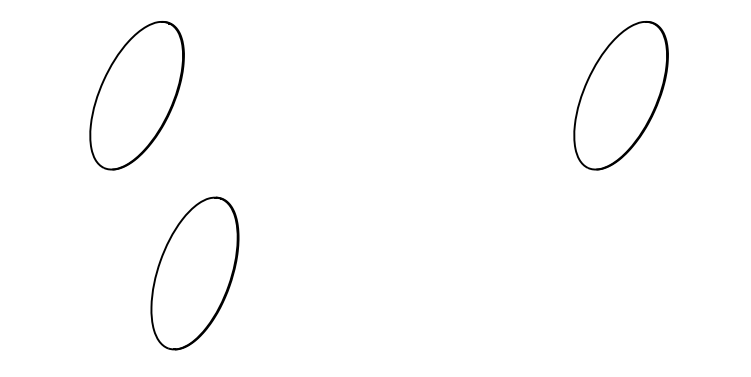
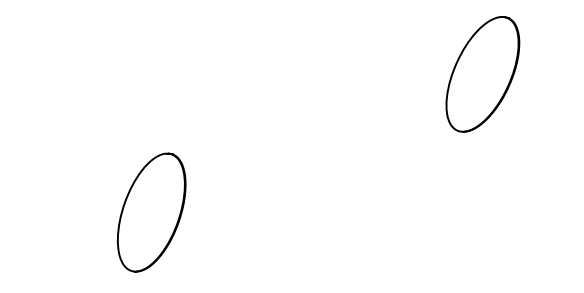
part: (136, 95) -> (106, 74), removed

